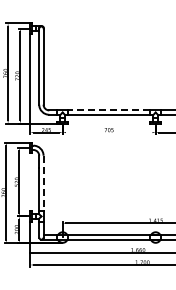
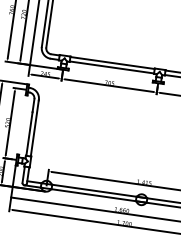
line: (108, 110) -> (111, 62), dashed -> solid
line: (109, 132) -> (109, 85), added
line: (43, 184) -> (34, 129), dashed -> solid

